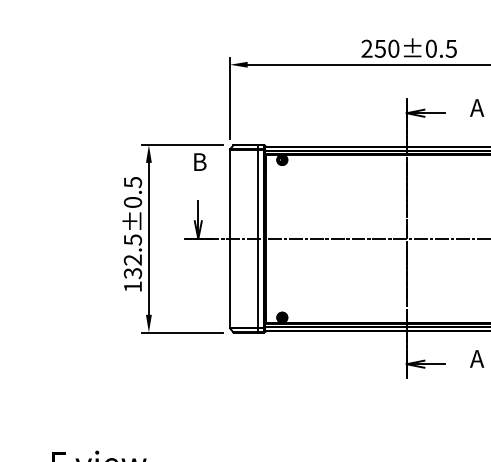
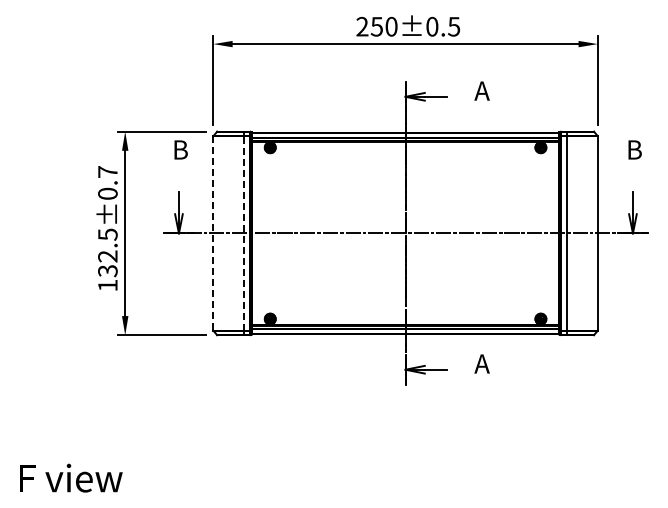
text: (132, 182) -> (107, 172), 132.5±0.5 -> 132.5±0.7
line: (230, 238) -> (213, 233), solid -> dashed
line: (258, 238) -> (244, 232), solid -> dashed

